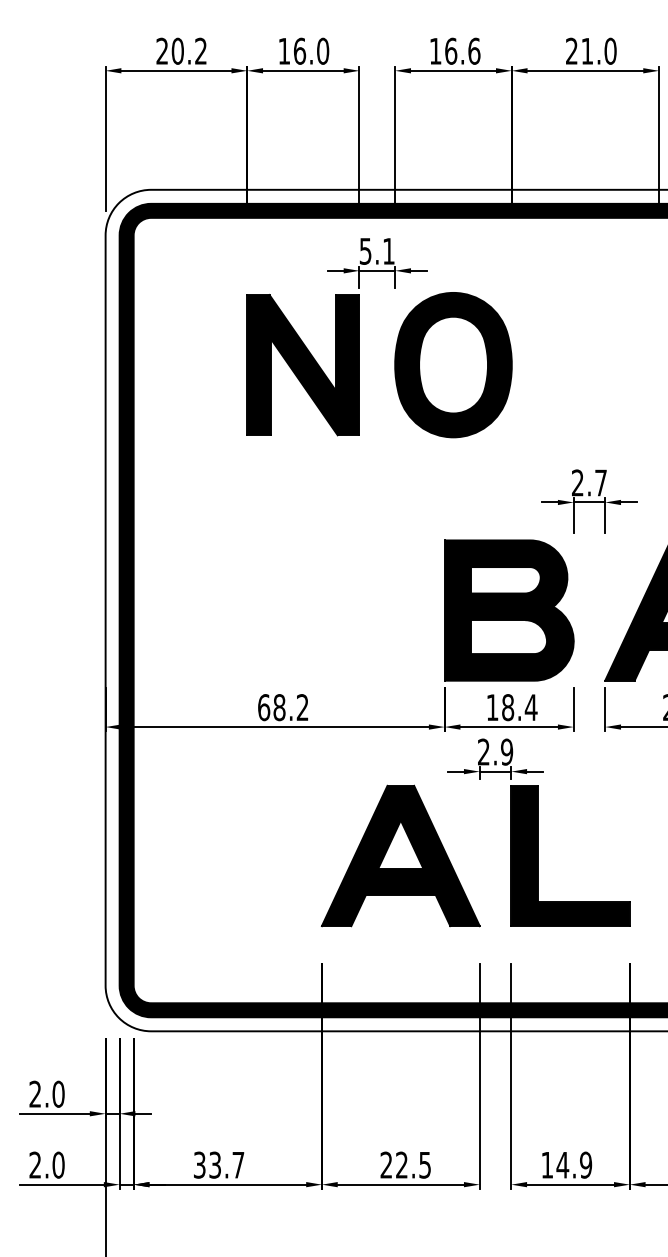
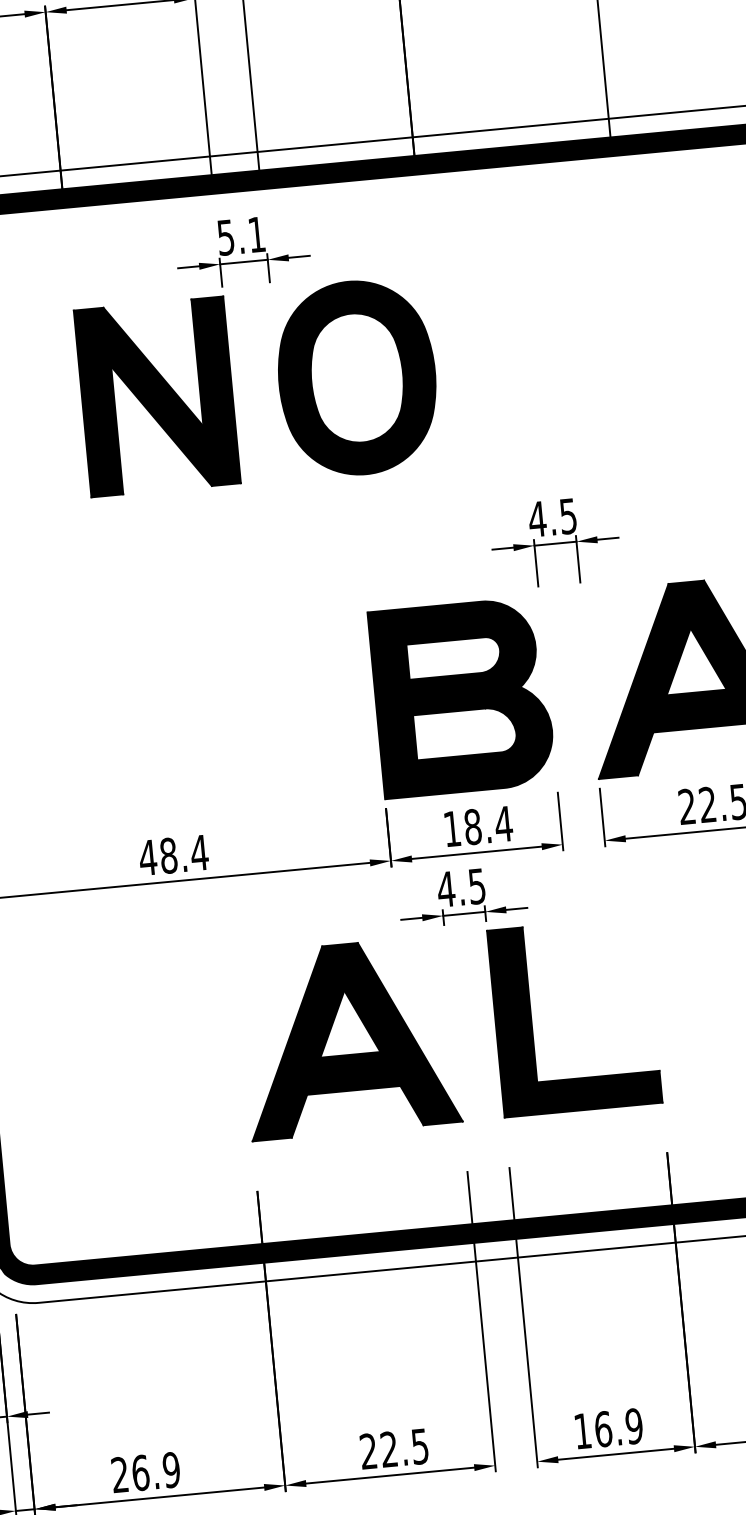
text: (588, 482) -> (551, 517), 2.7 -> 4.5
text: (283, 707) -> (173, 855), 68.2 -> 48.4
text: (495, 751) -> (461, 887), 2.9 -> 4.5
text: (218, 1164) -> (144, 1471), 33.7 -> 26.9
text: (562, 1164) -> (602, 1428), 14.9 -> 16.9

